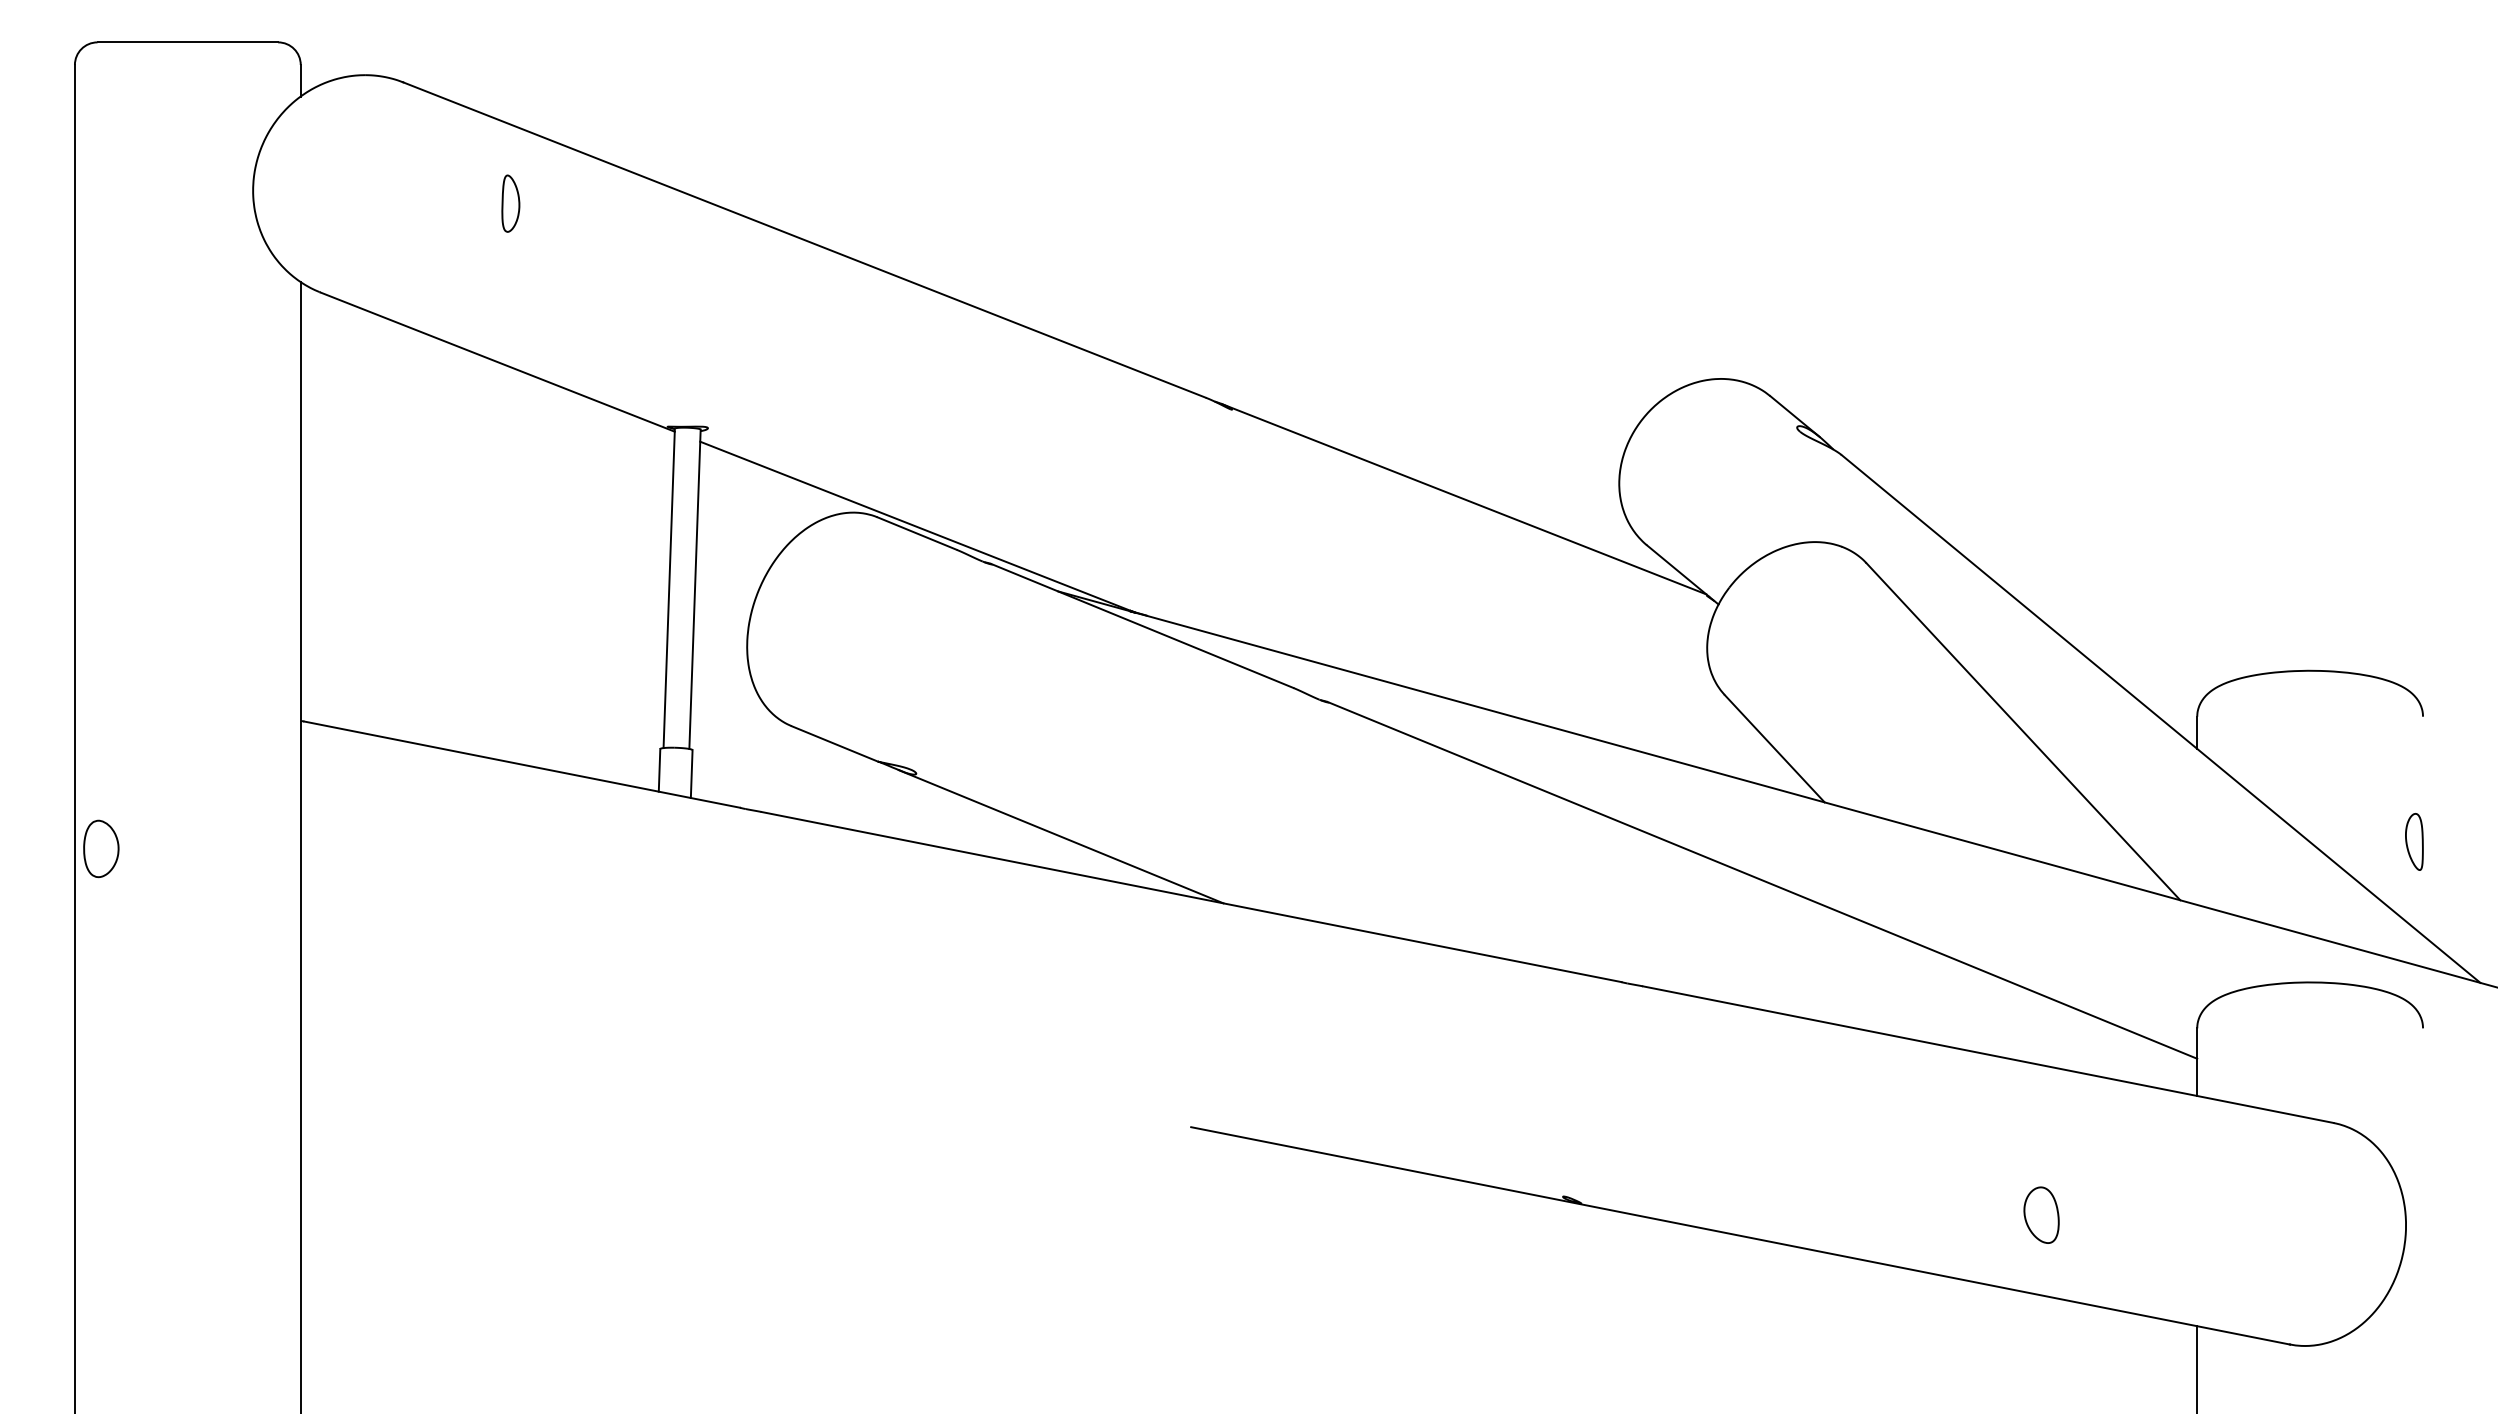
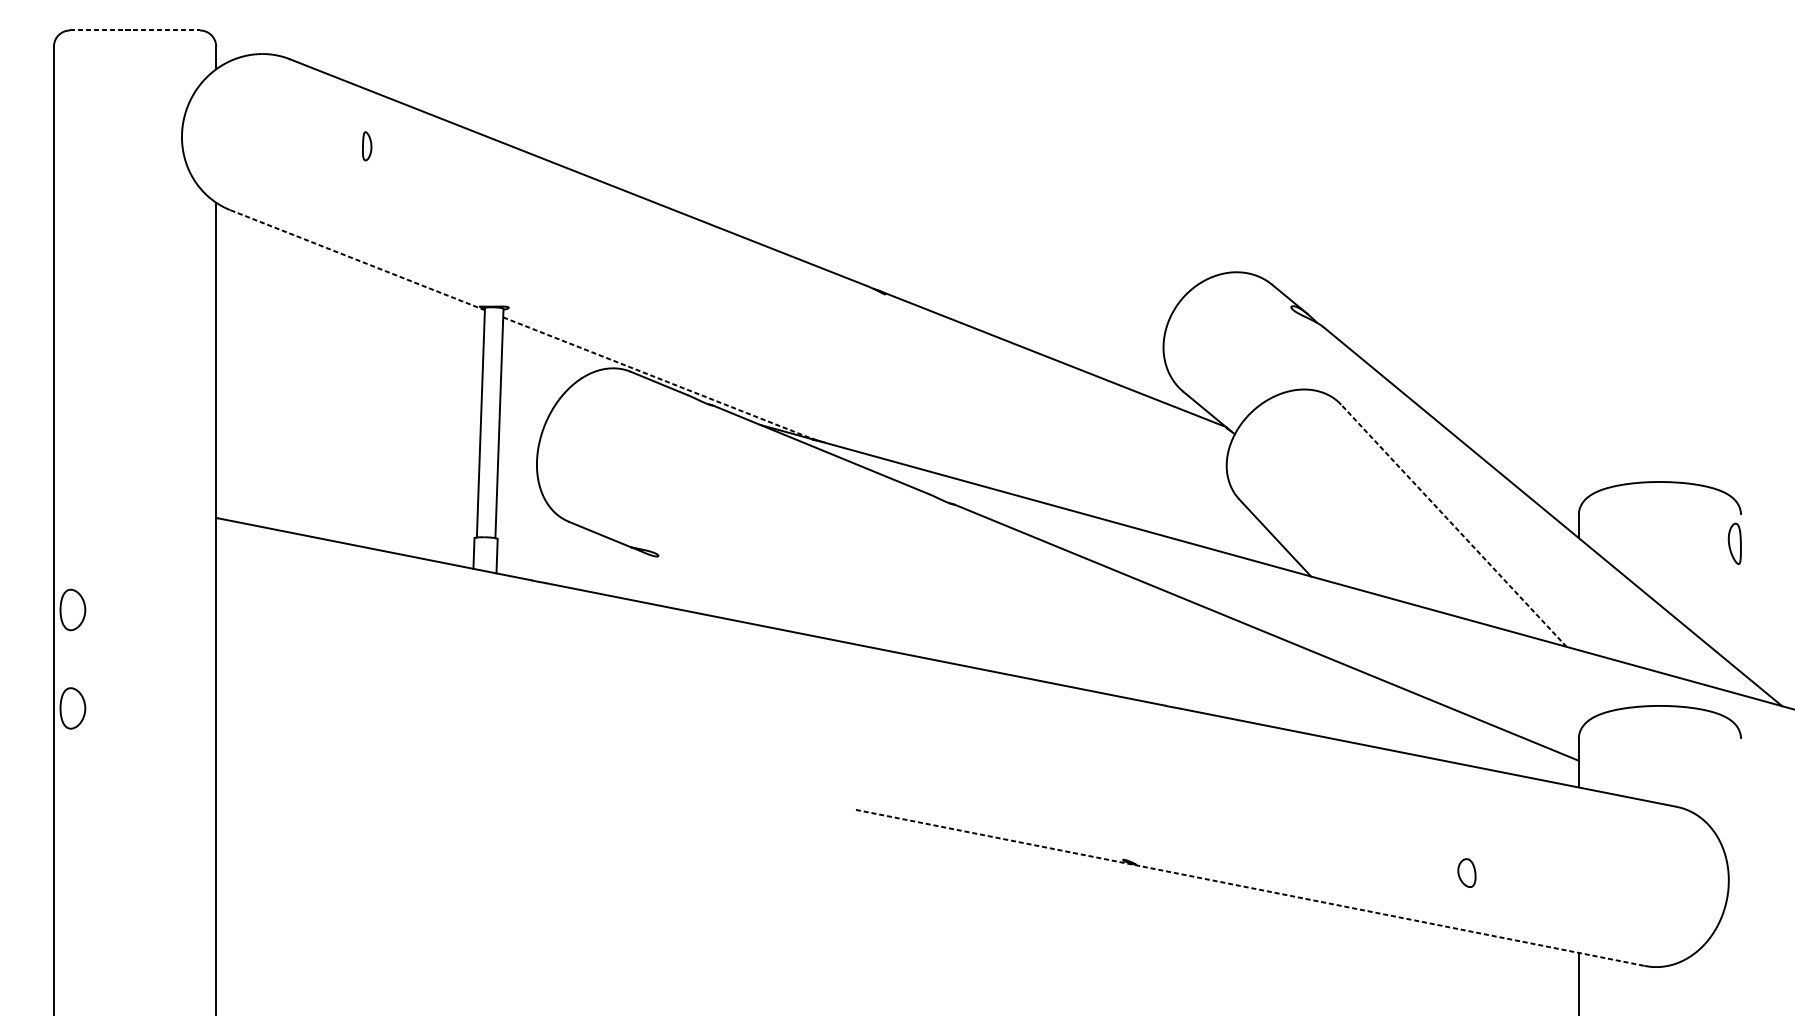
line: (188, 42) -> (135, 30), solid -> dashed
part: (510, 203) -> (366, 146), size x0.7
line: (498, 362) -> (358, 260), solid -> dashed
line: (915, 526) -> (657, 378), solid -> dashed
line: (2023, 731) -> (1453, 525), solid -> dashed
line: (1060, 836) -> (762, 601), removed
part: (2414, 841) -> (1734, 543), moved
part: (101, 985) -> (73, 708), added
part: (2041, 1214) -> (1466, 872), size x0.7
line: (1740, 1235) -> (1250, 887), solid -> dashed

